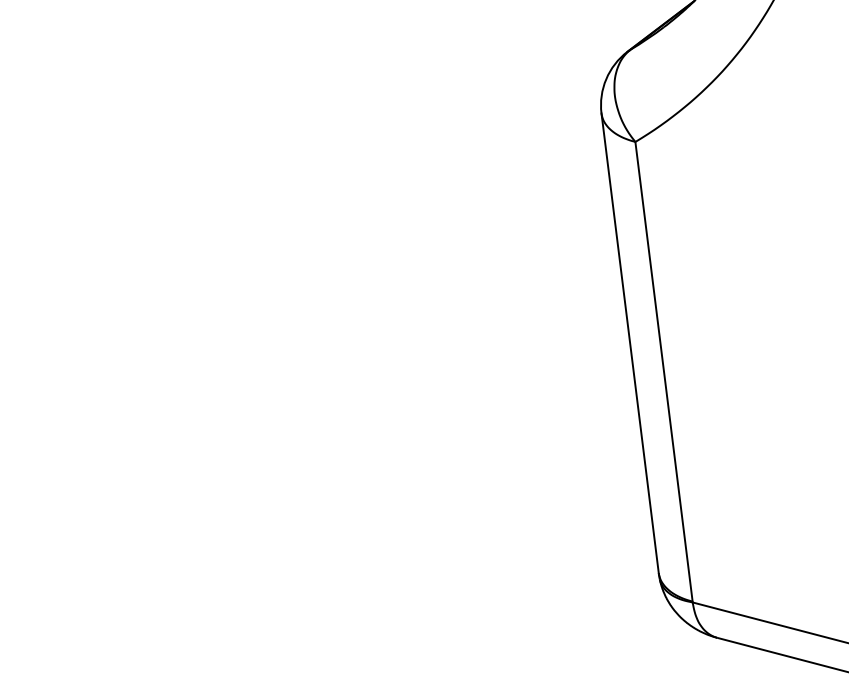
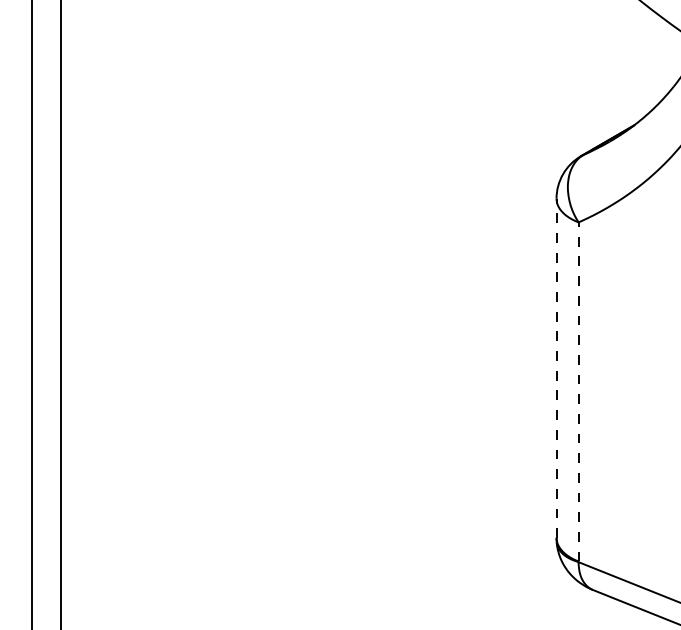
line: (630, 343) -> (556, 368), solid -> dashed
line: (663, 371) -> (578, 391), solid -> dashed

